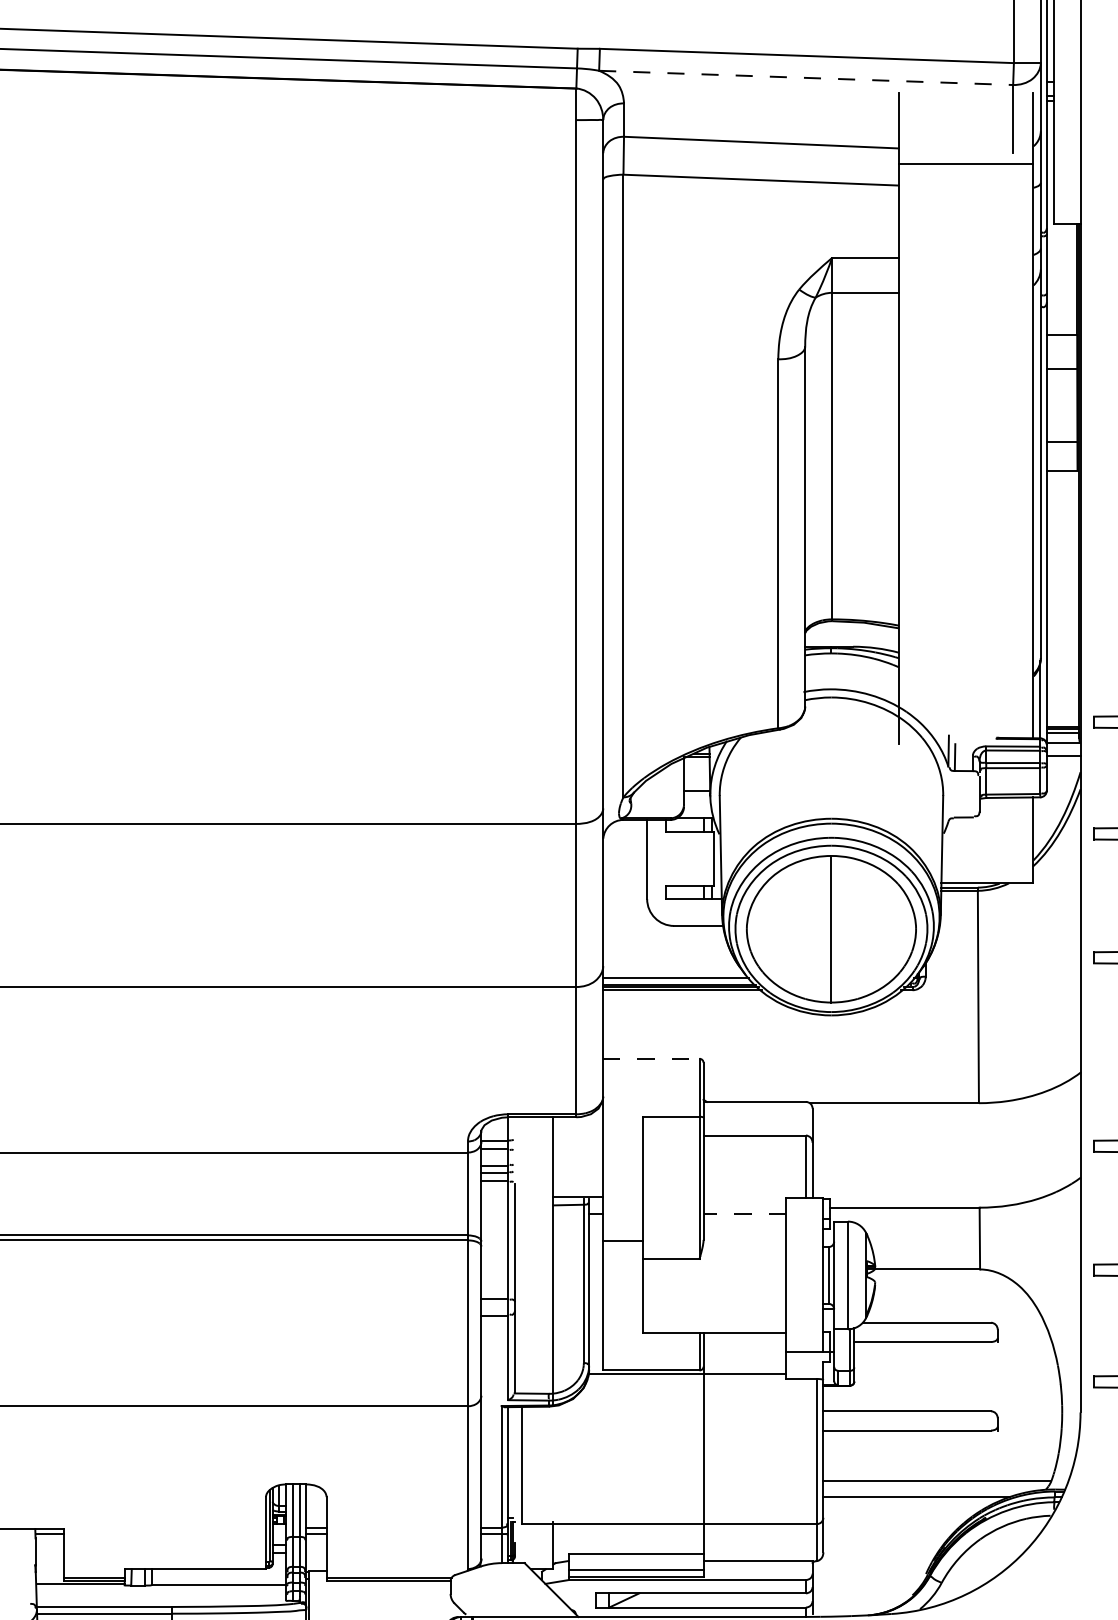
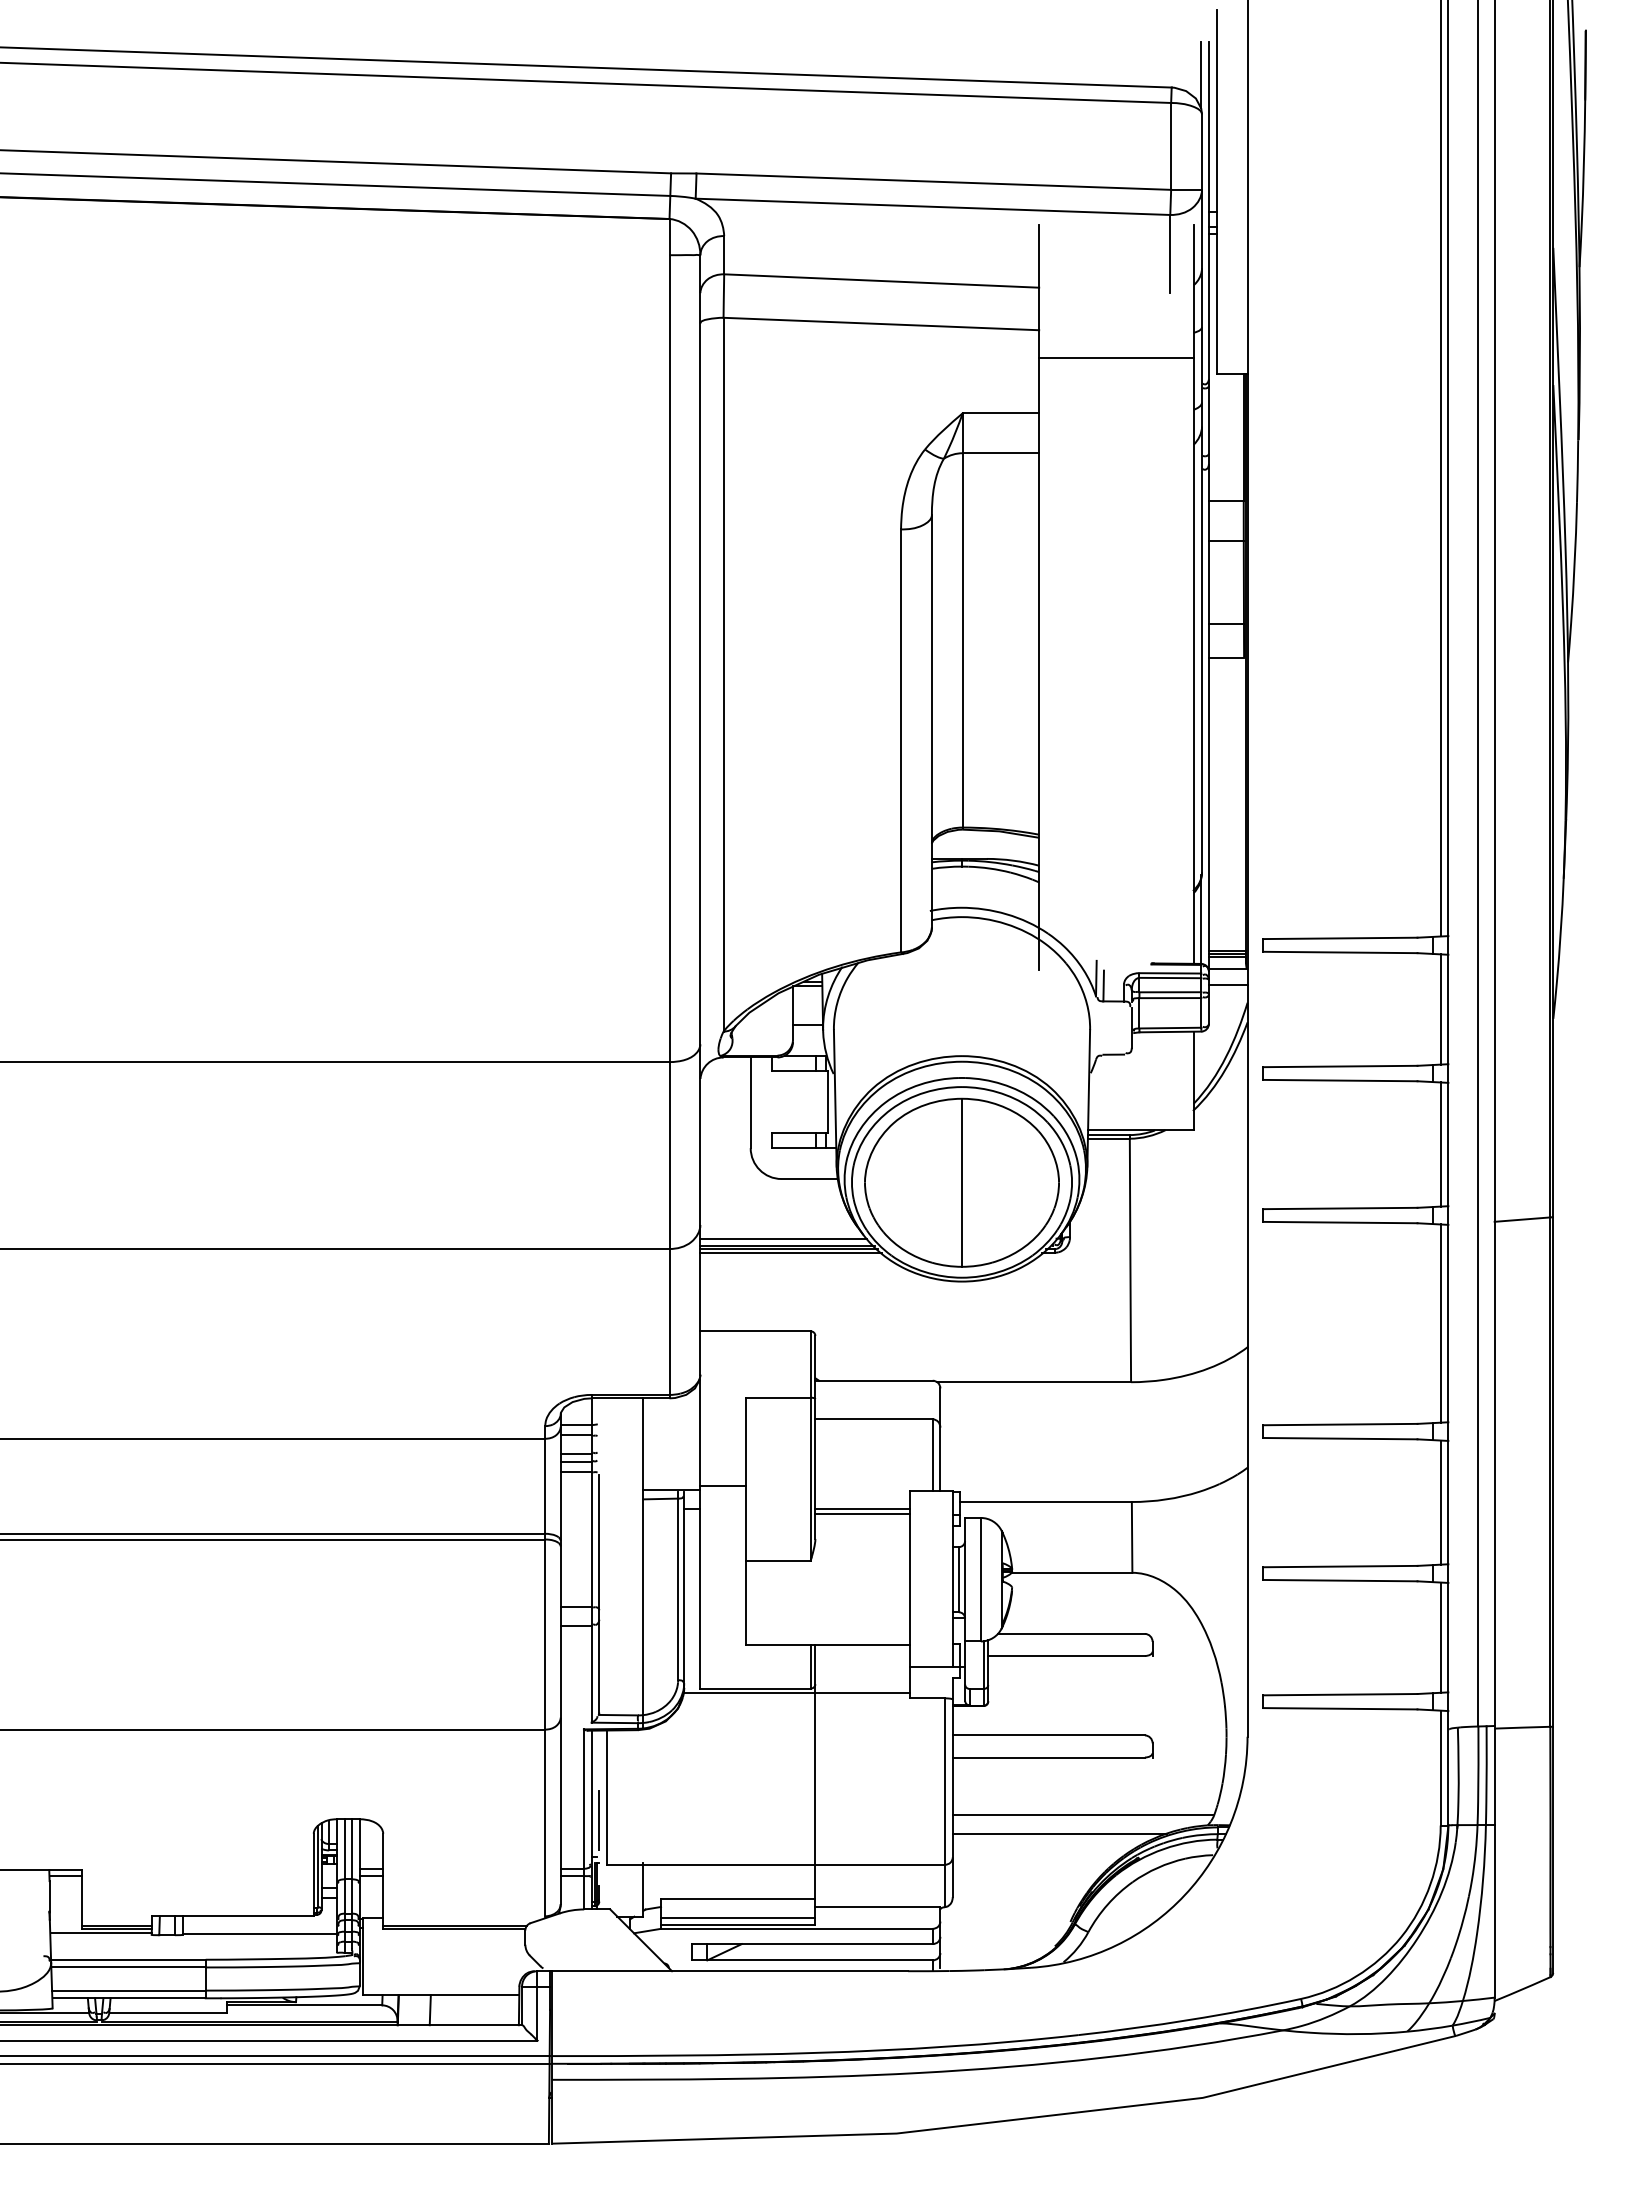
line: (806, 77) -> (933, 206), dashed -> solid
line: (966, 163) -> (1116, 358), moved
line: (652, 1058) -> (756, 1331), dashed -> solid
line: (743, 1213) -> (861, 1508), dashed -> solid
line: (744, 1218) -> (862, 1514), added
line: (622, 1241) -> (722, 1486), moved
line: (515, 1485) -> (599, 1820), added

